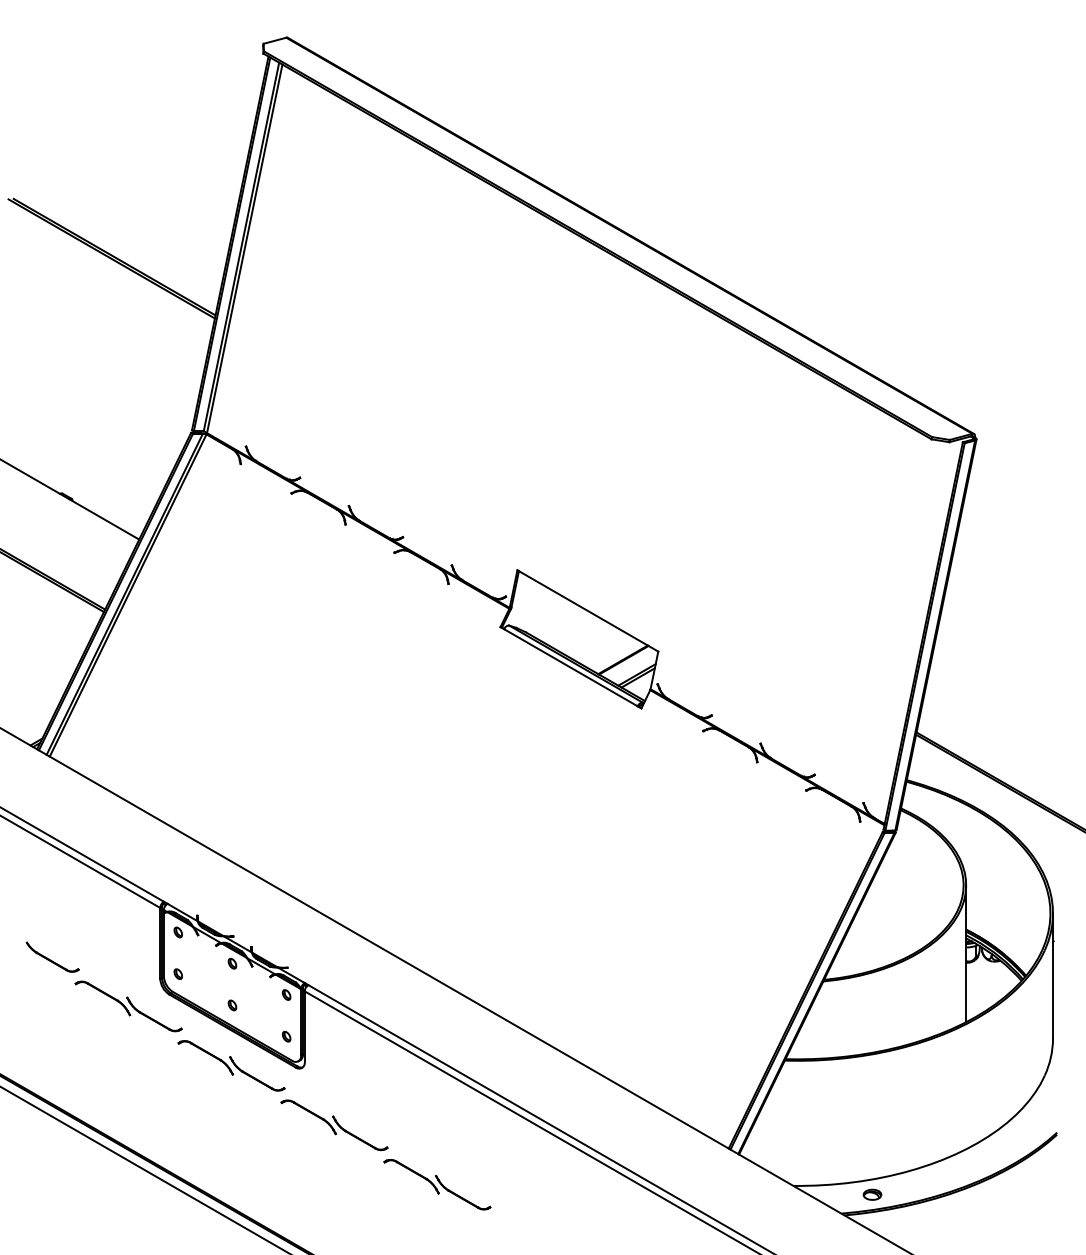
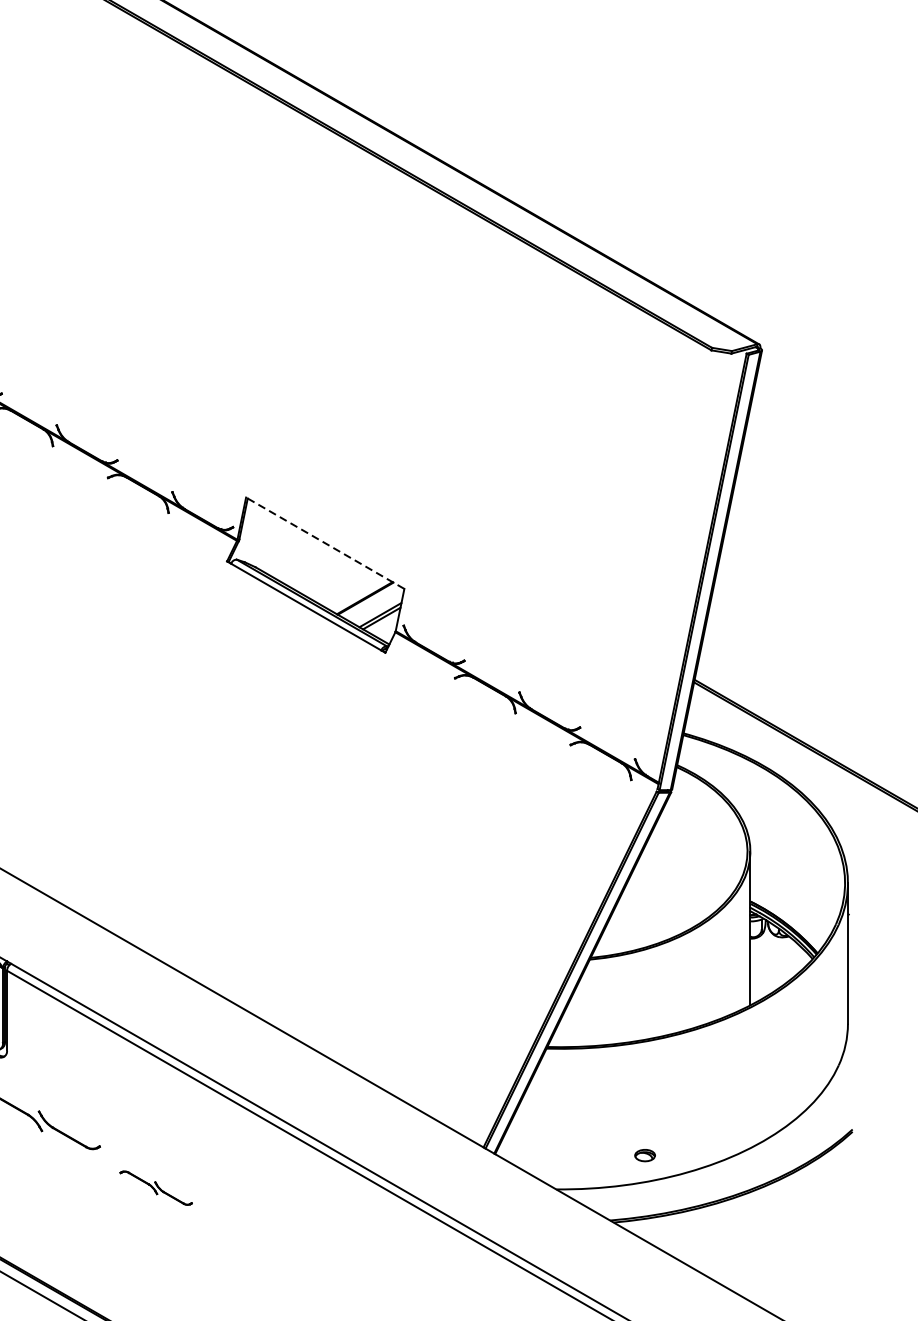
line: (587, 610) -> (324, 542), solid -> dashed
part: (437, 1184) -> (156, 1187), size x0.6
part: (872, 1194) -> (645, 1155), moved

